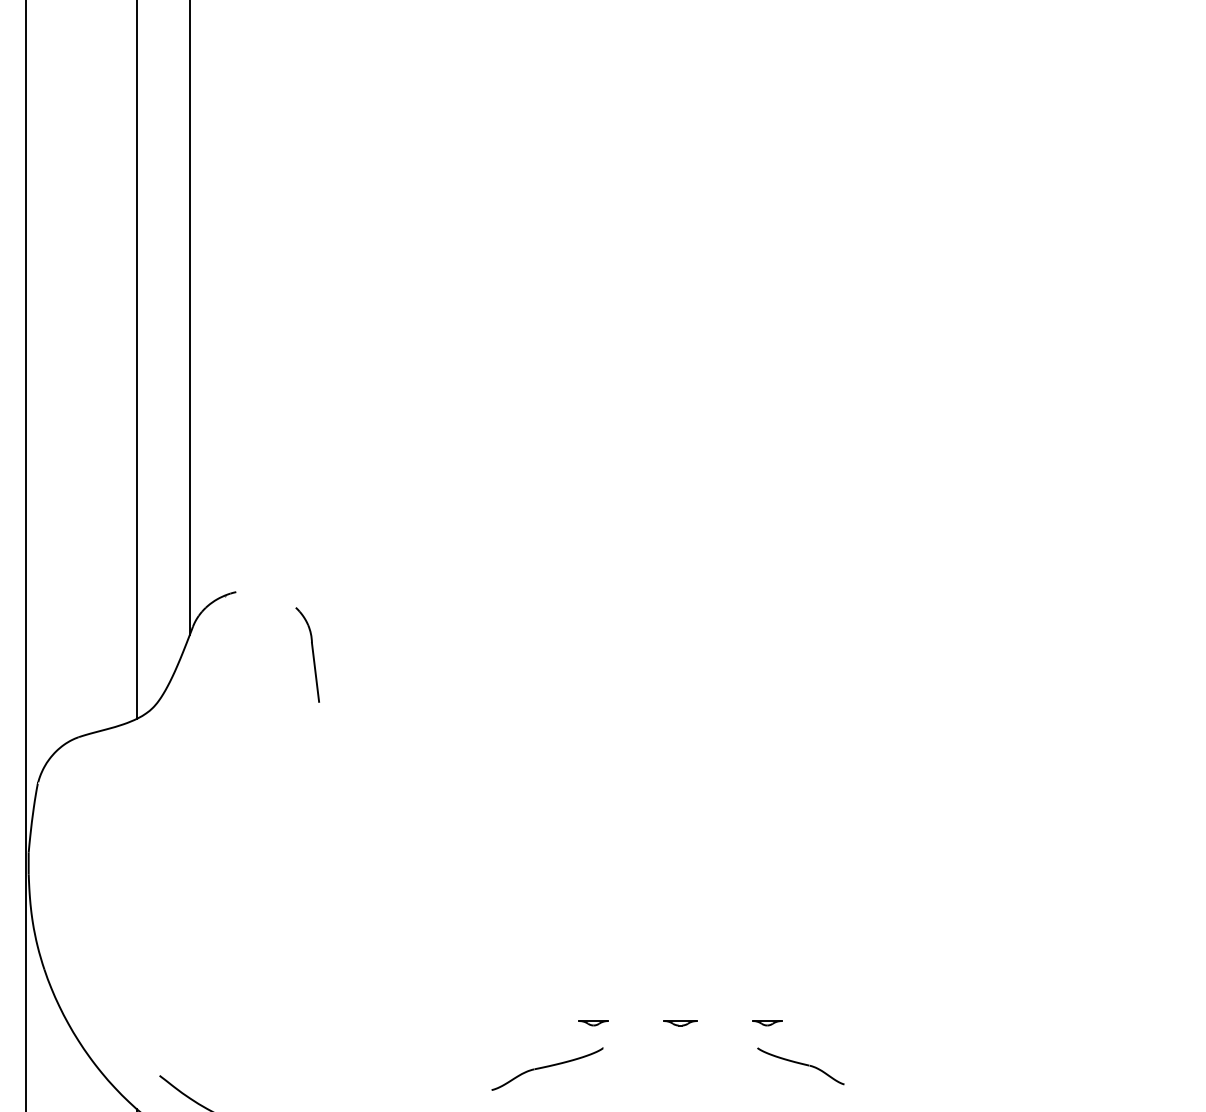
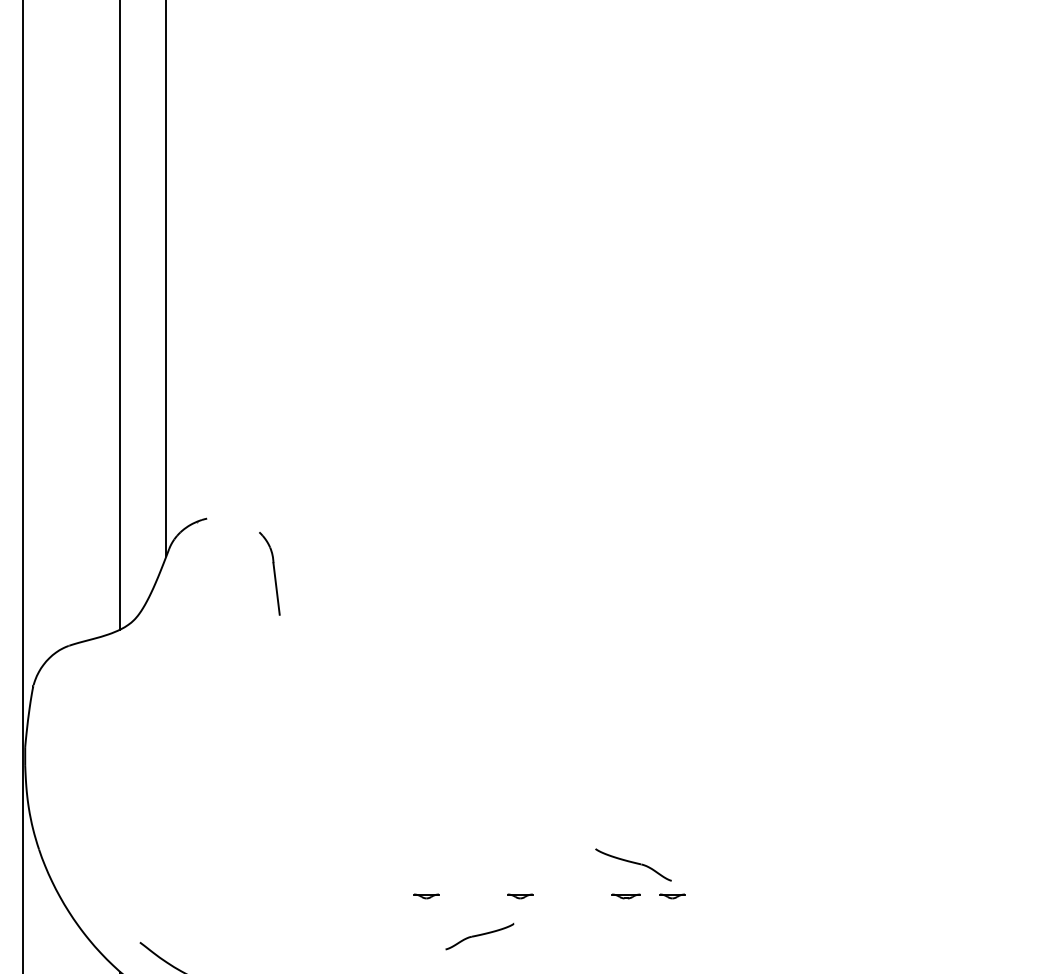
part: (486, 1023) -> (426, 896), added
part: (680, 1023) -> (626, 896), moved
part: (800, 1066) -> (633, 865), moved
part: (547, 1068) -> (479, 936), size x0.7

